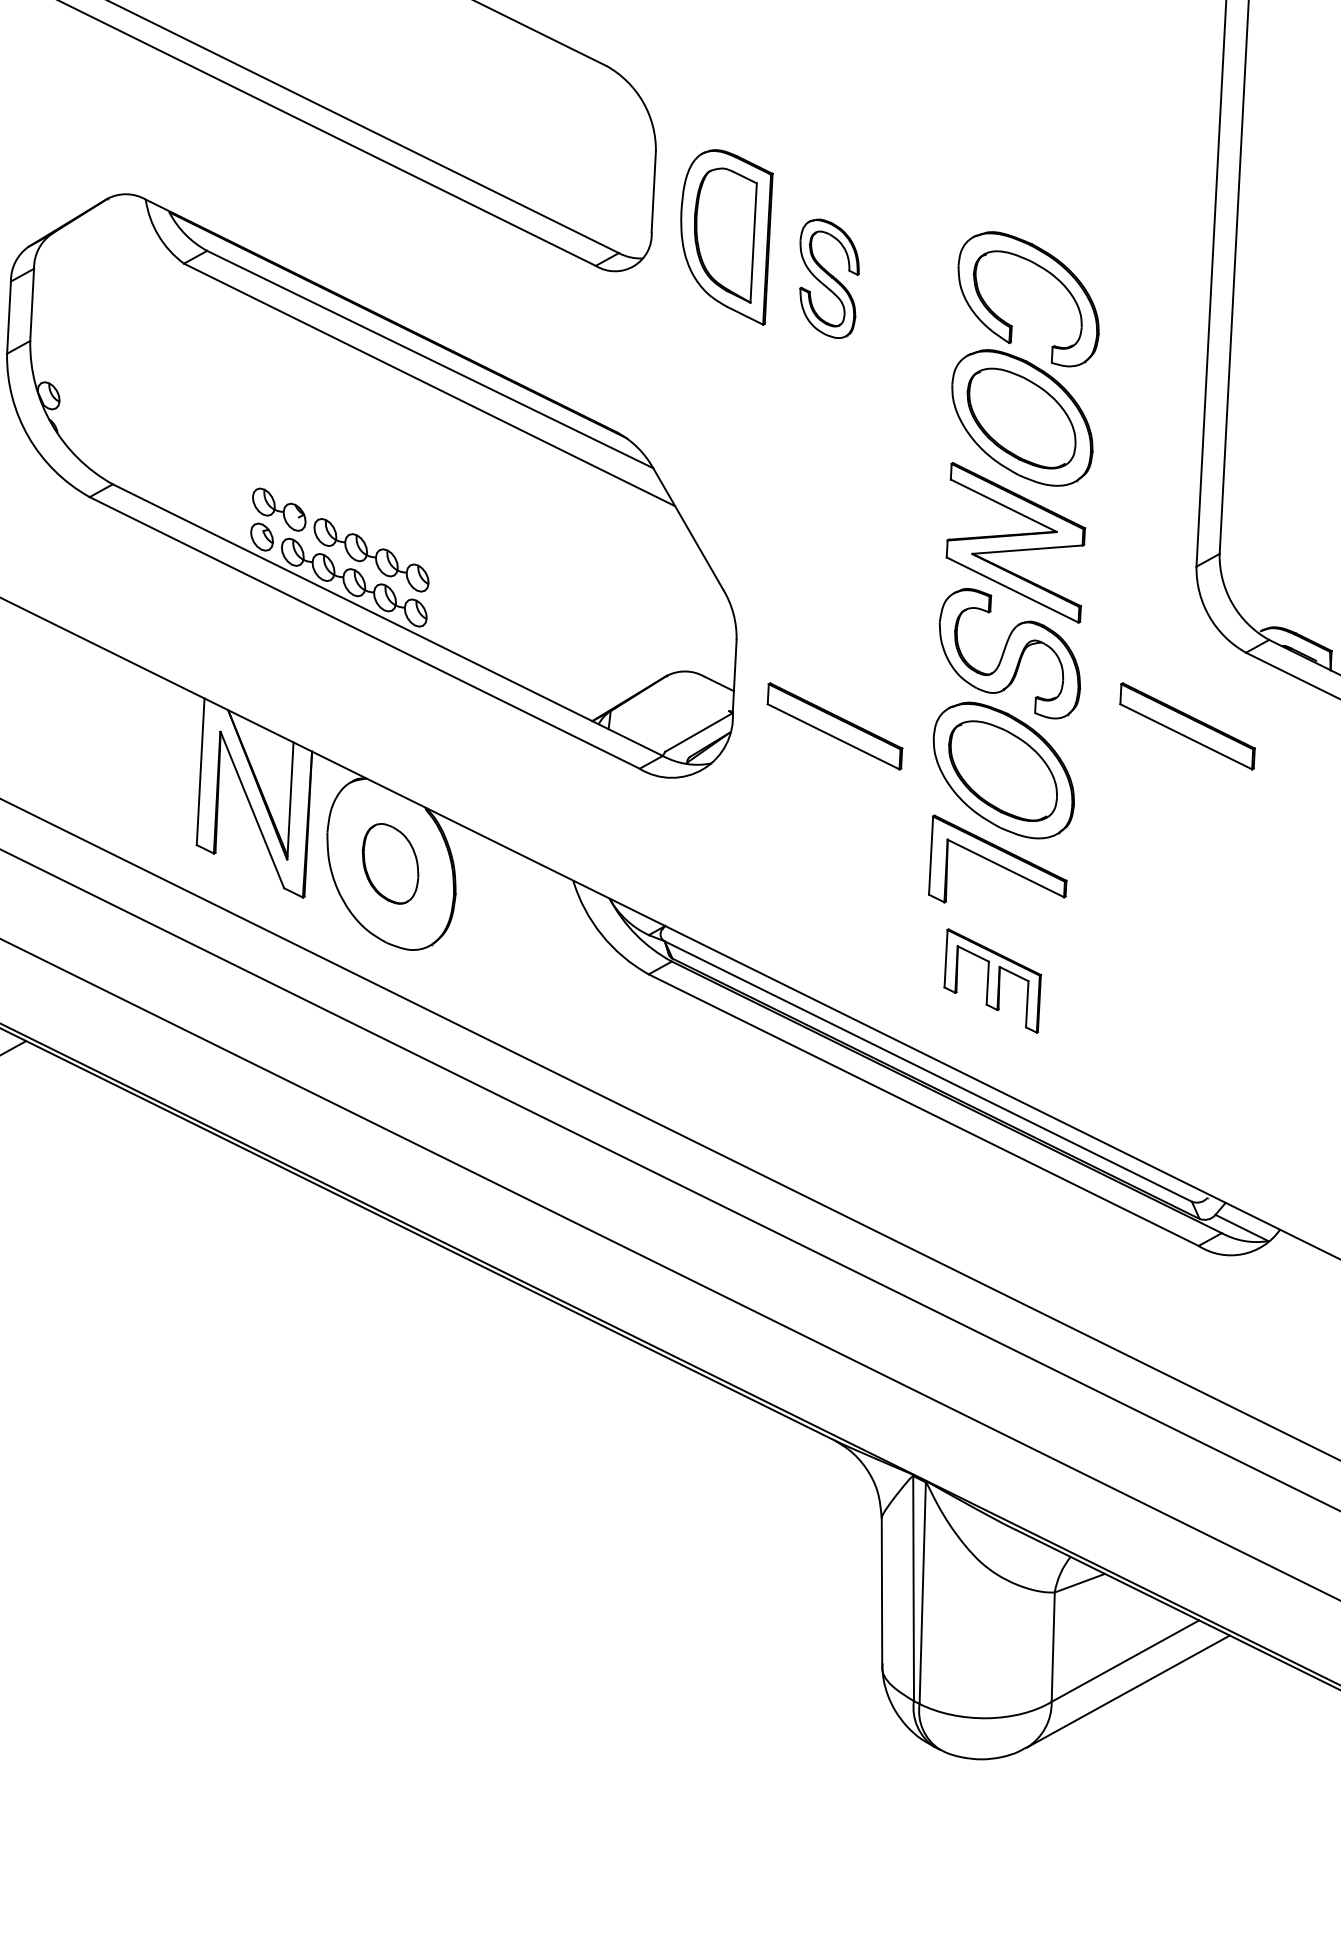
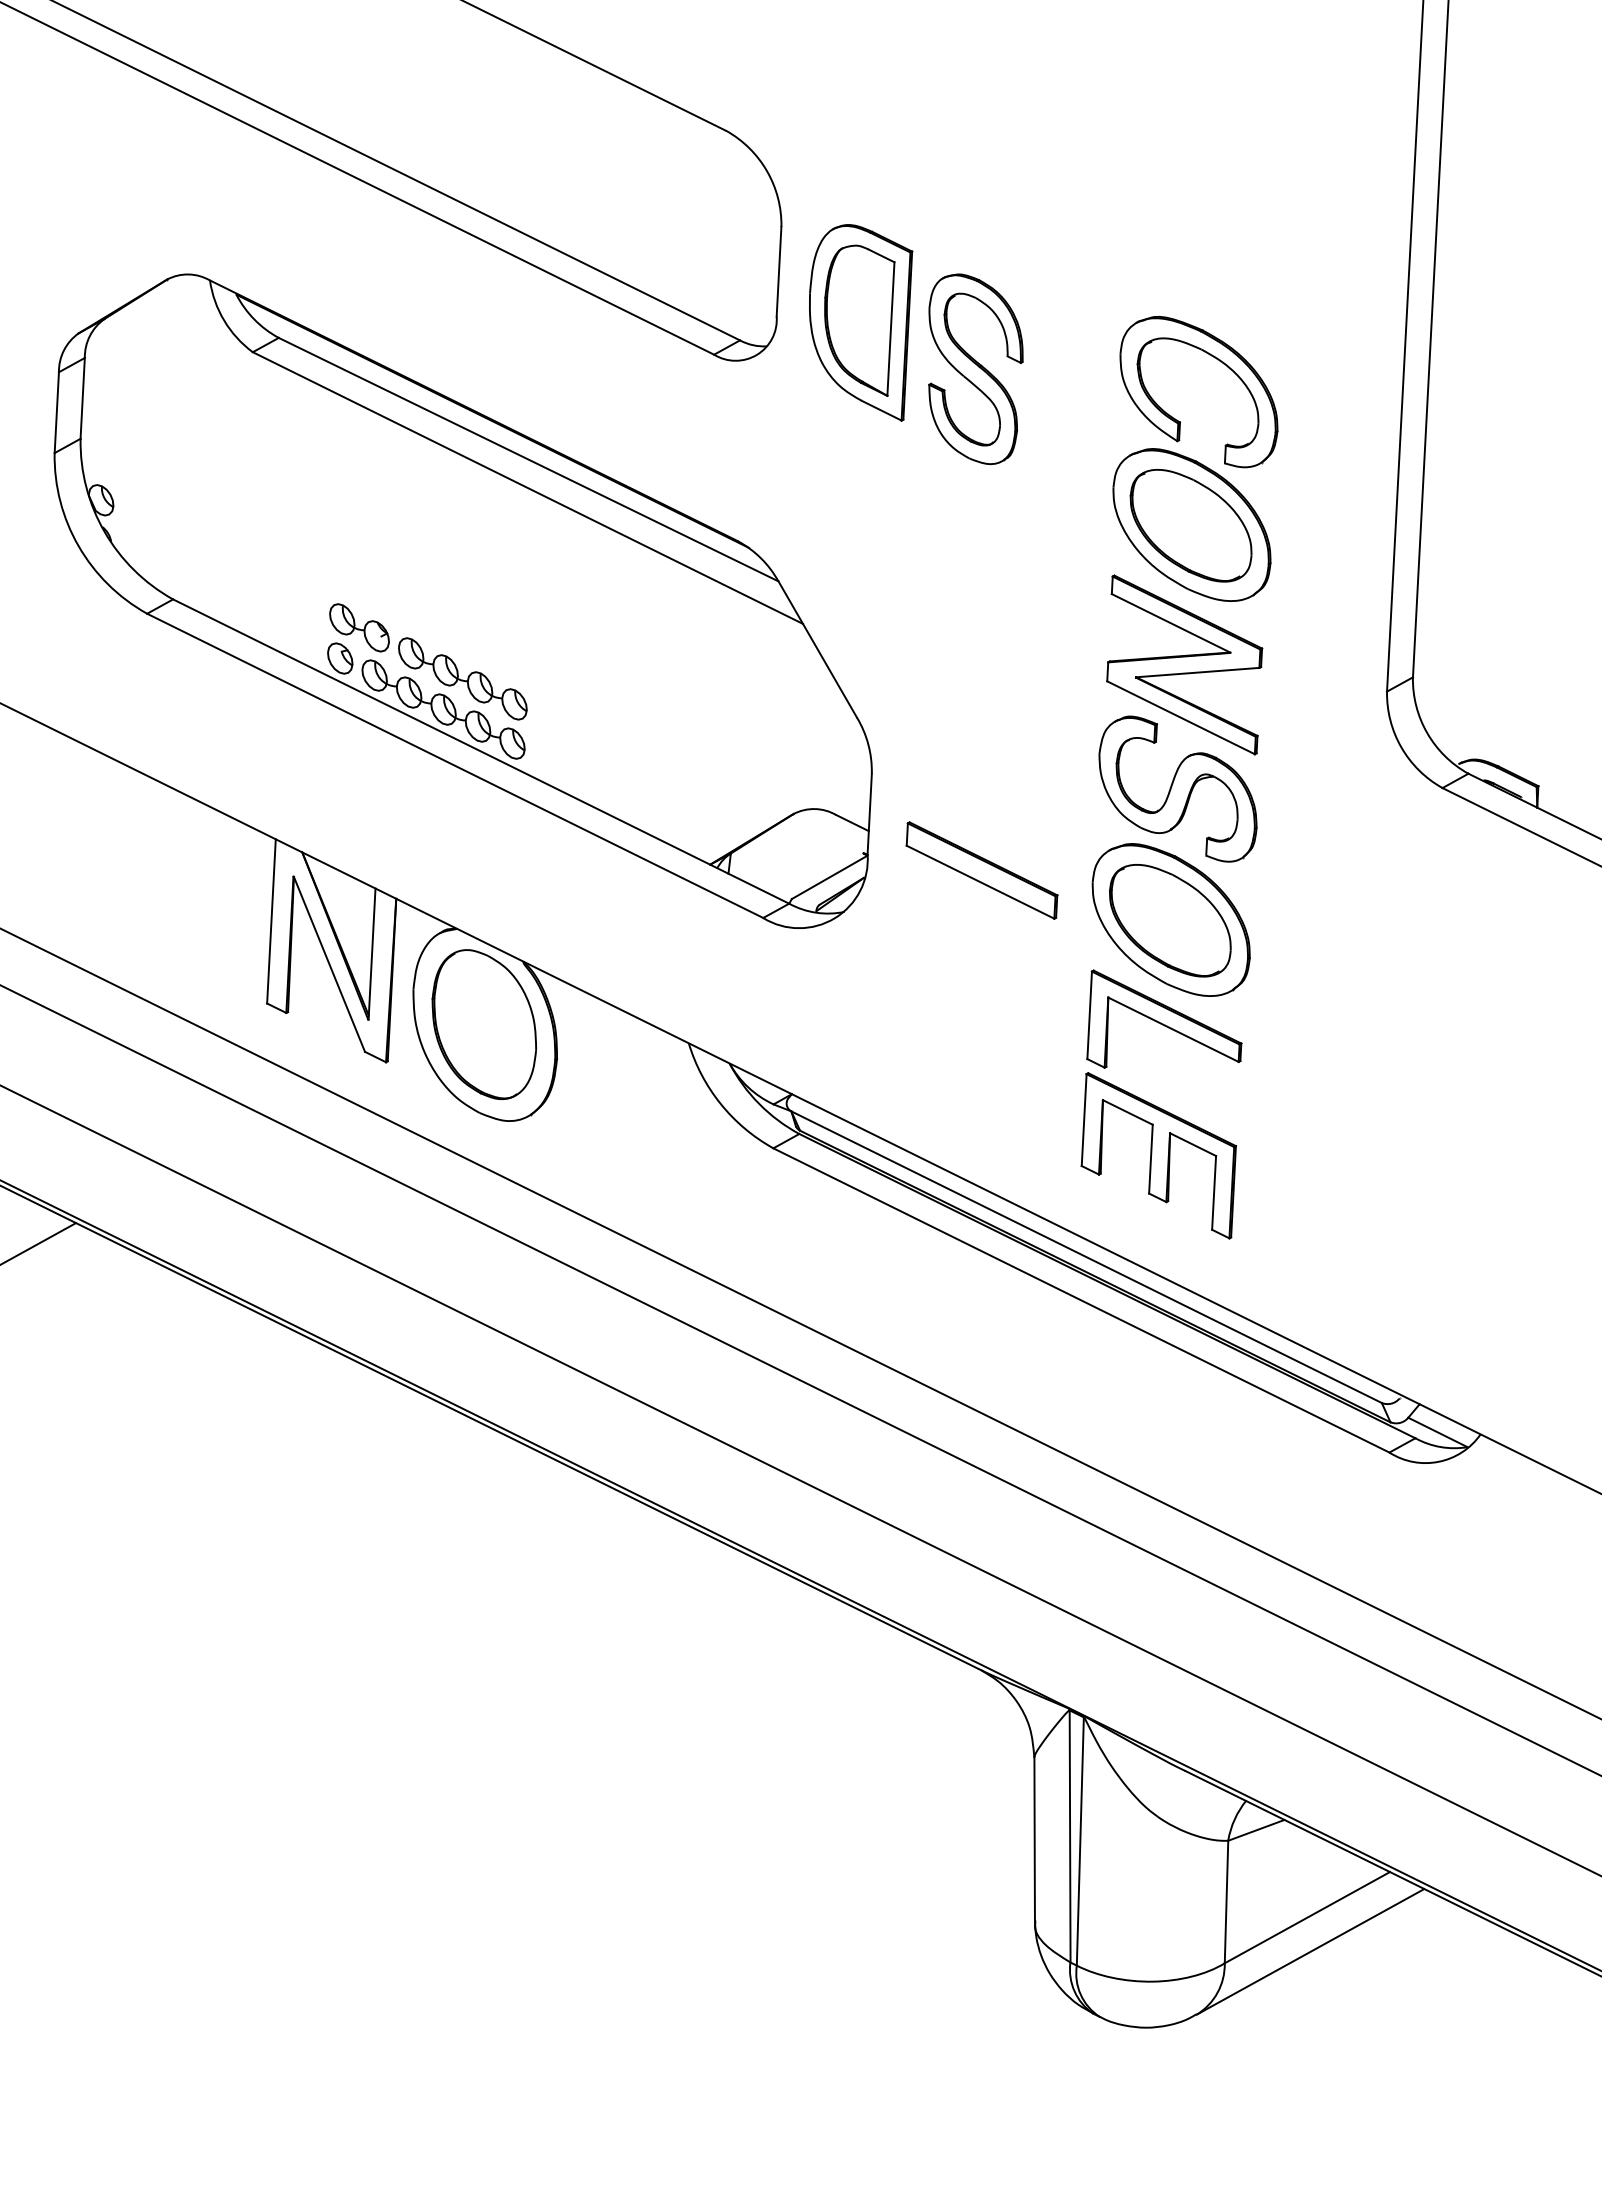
part: (829, 278) -> (975, 368), size x1.43
part: (1187, 726) -> (1376, 870), removed
part: (389, 863) -> (483, 1024), size x1.67
part: (992, 980) -> (1158, 1155), size x1.43

